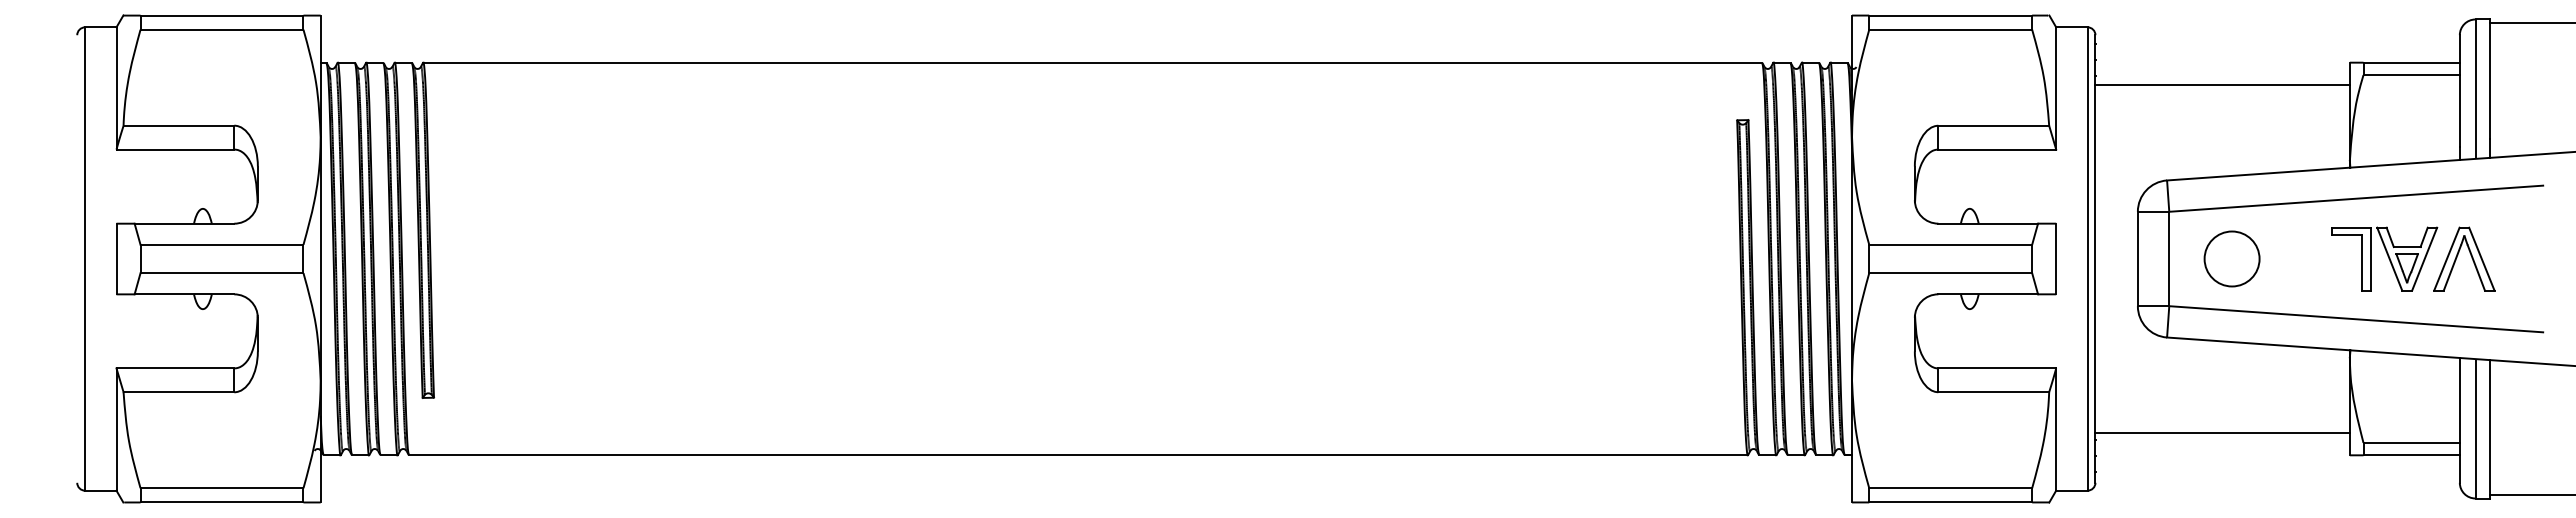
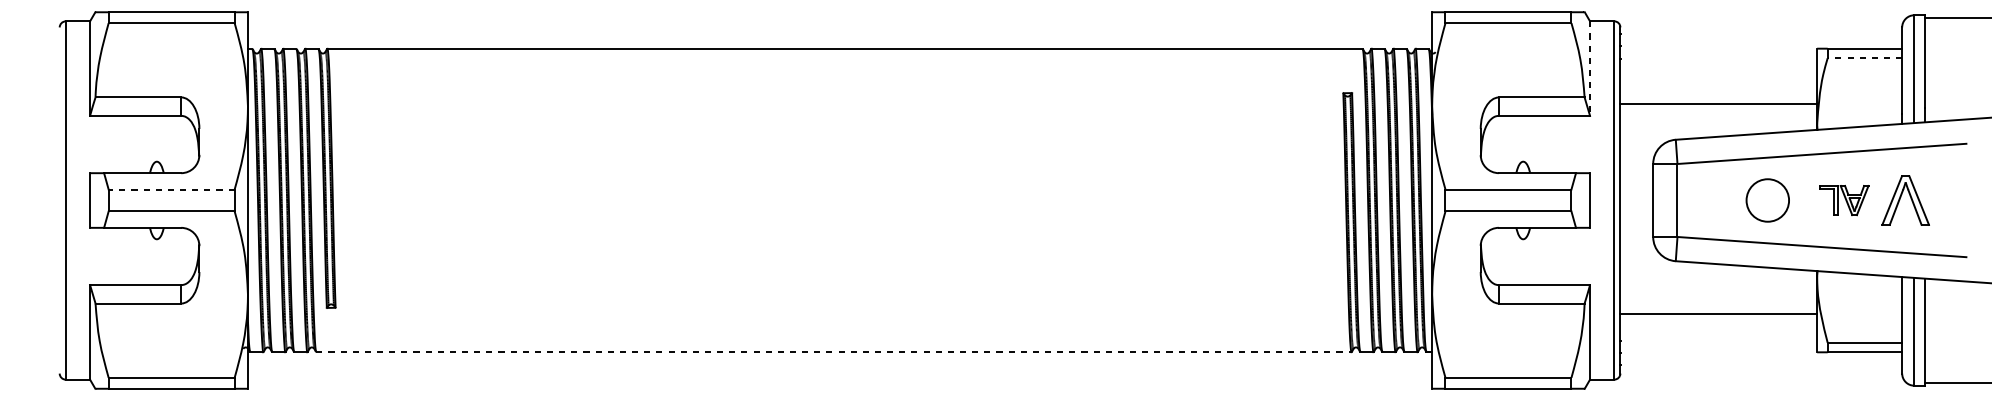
line: (2411, 75) -> (1864, 58), solid -> dashed
line: (2222, 84) -> (1718, 104), moved
line: (2056, 88) -> (1590, 68), solid -> dashed
line: (221, 244) -> (171, 189), solid -> dashed
circle: (2231, 258) -> (1767, 200), moved
part: (2384, 258) -> (1843, 200), size x0.6
line: (2222, 433) -> (1718, 314), moved
line: (1078, 455) -> (833, 352), solid -> dashed

